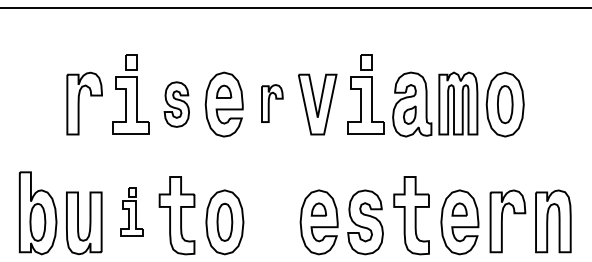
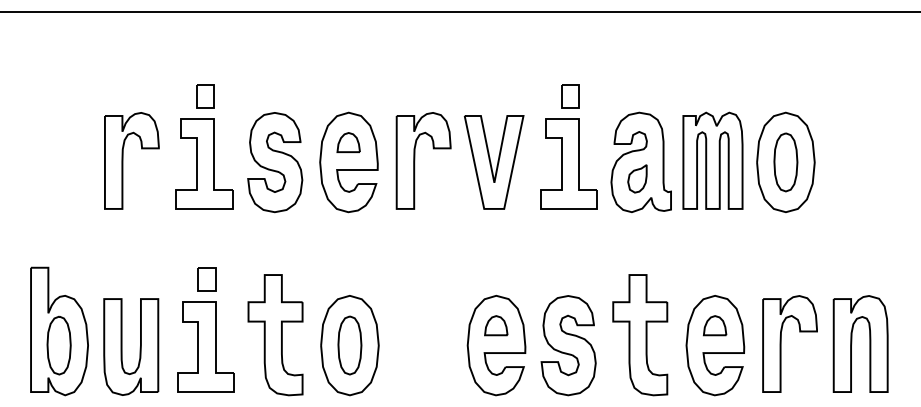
part: (272, 103) -> (423, 160), size x1.67
part: (176, 104) -> (274, 162), size x1.43
part: (131, 211) -> (204, 328), size x1.67

